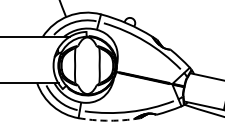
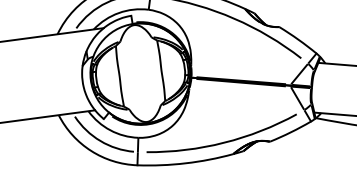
arc: (106, 120) -> (185, 162), dashed -> solid

